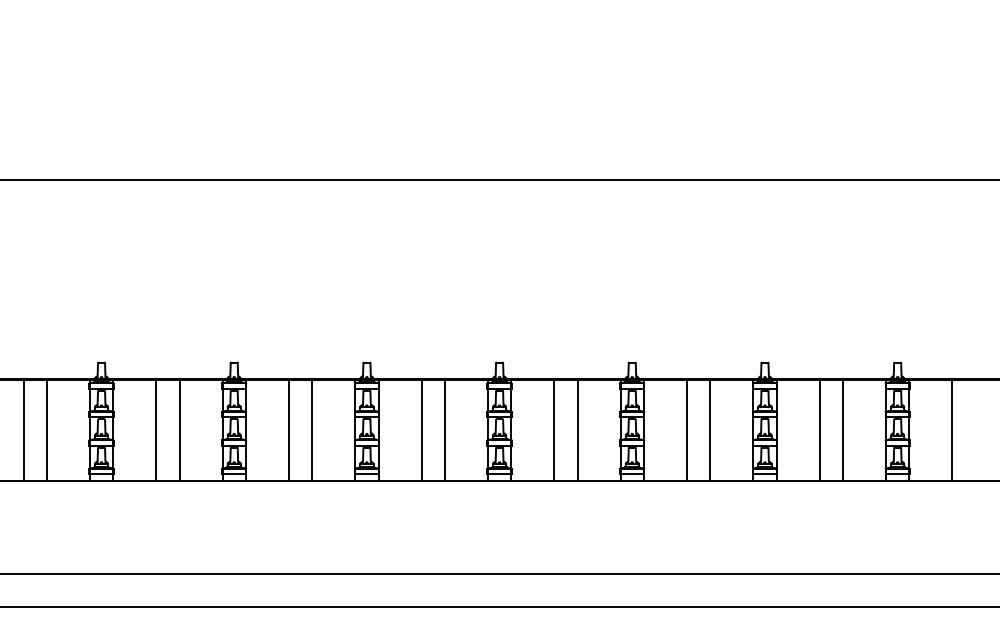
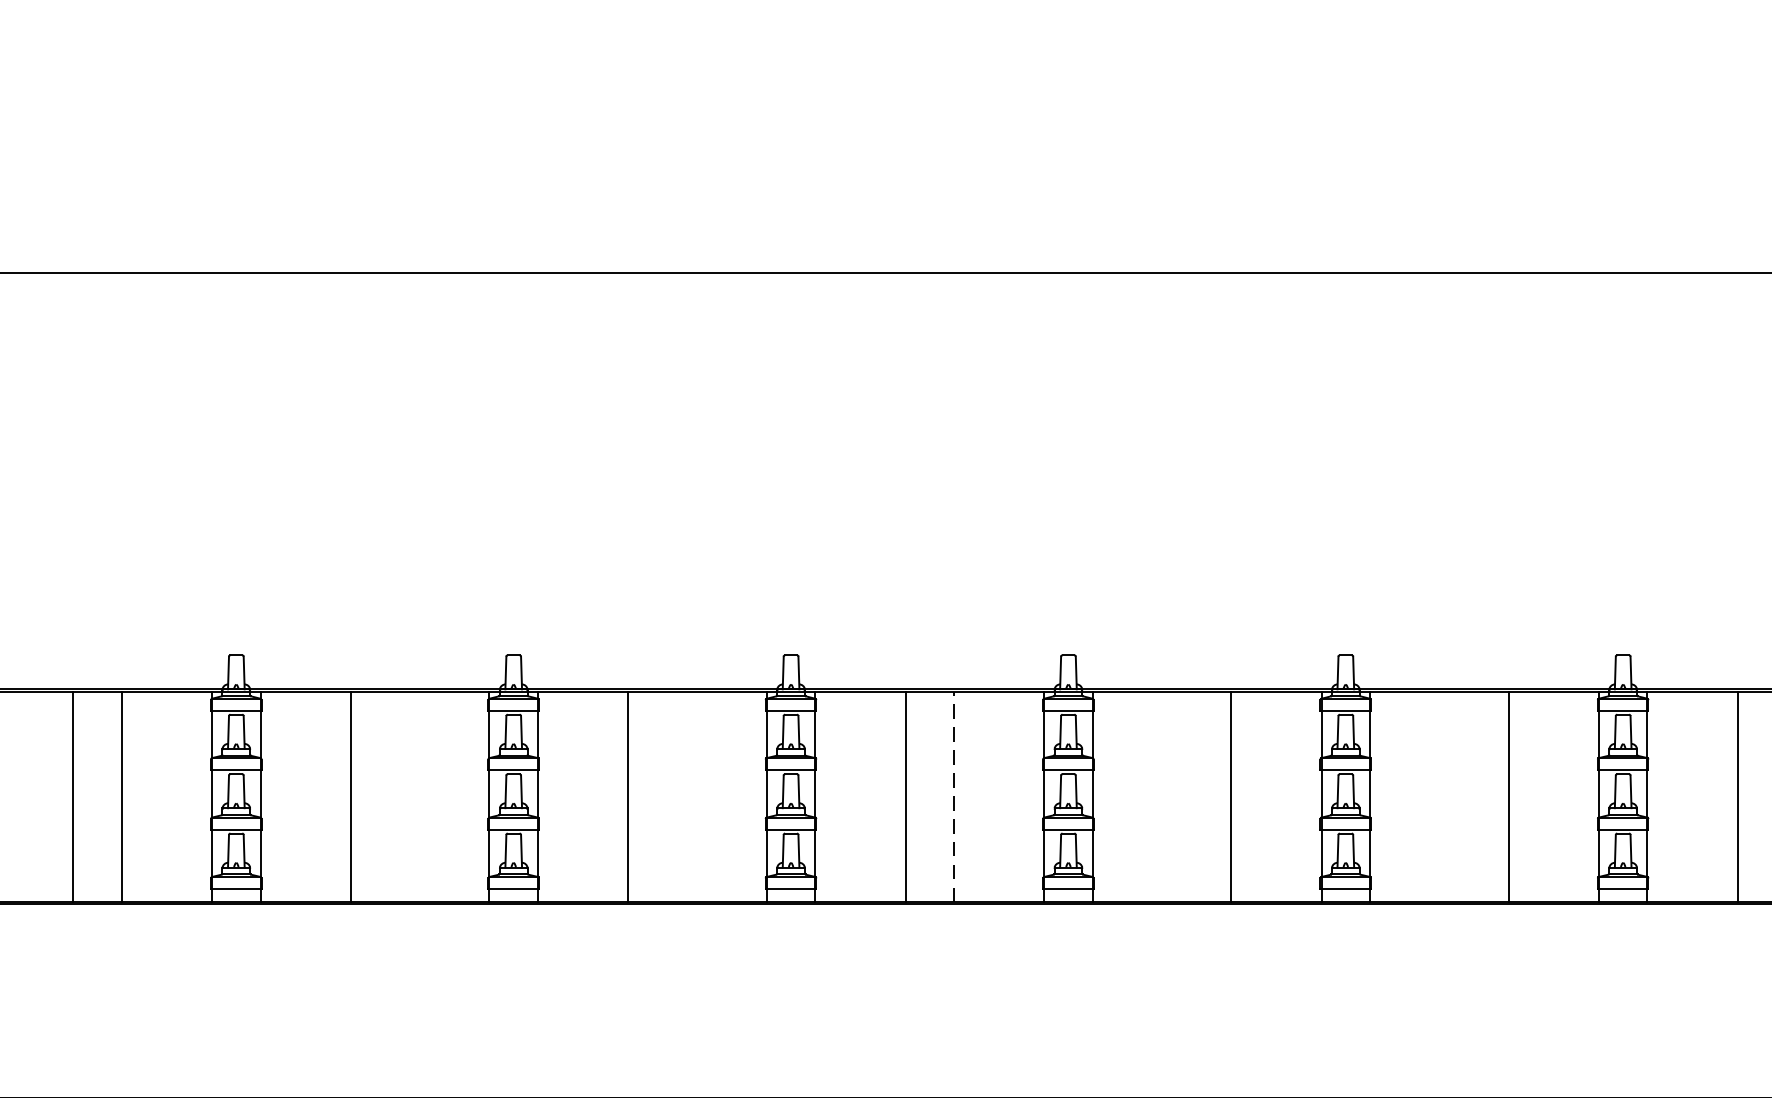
line: (179, 430) -> (399, 797), removed
line: (312, 430) -> (677, 797), removed
line: (444, 430) -> (953, 797), solid -> dashed
line: (554, 430) -> (1183, 797), removed
line: (687, 430) -> (1461, 797), removed

